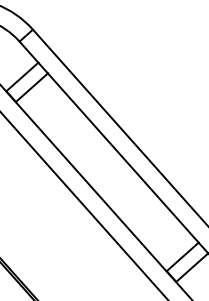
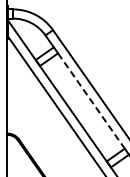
line: (123, 158) -> (91, 101), solid -> dashed

